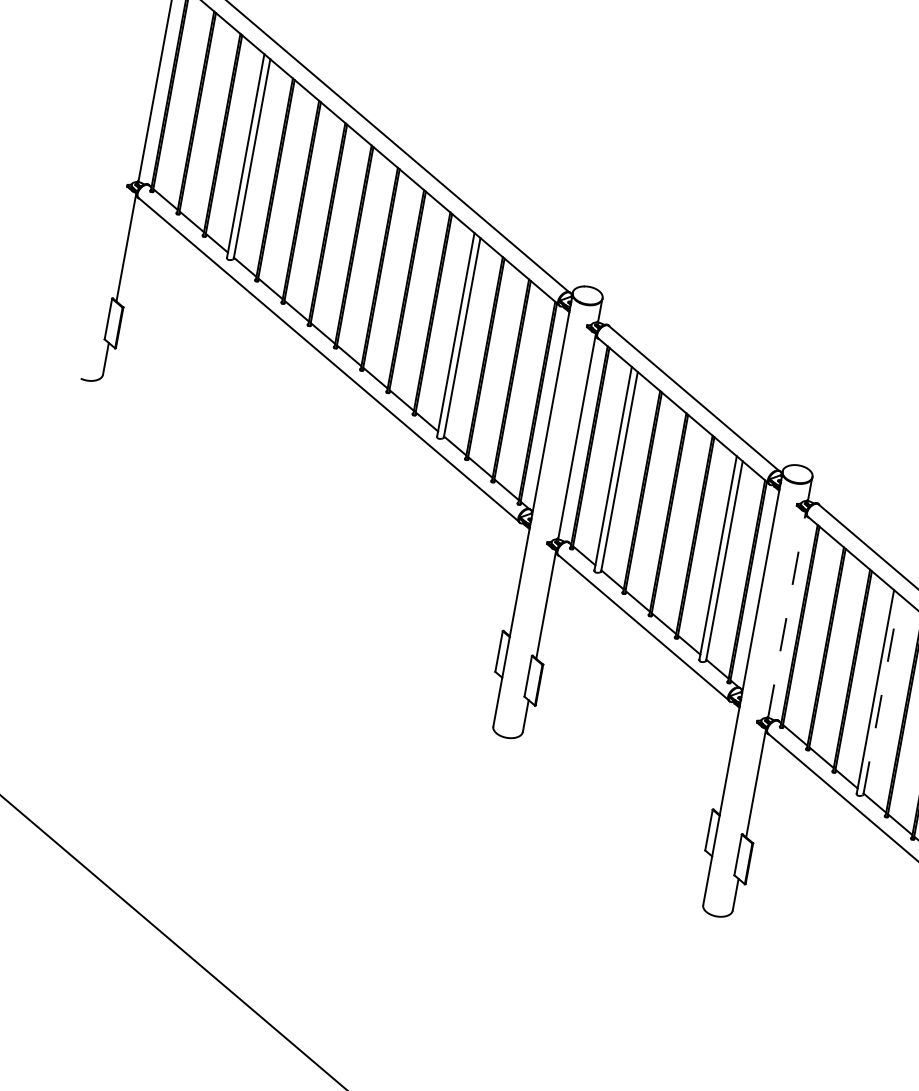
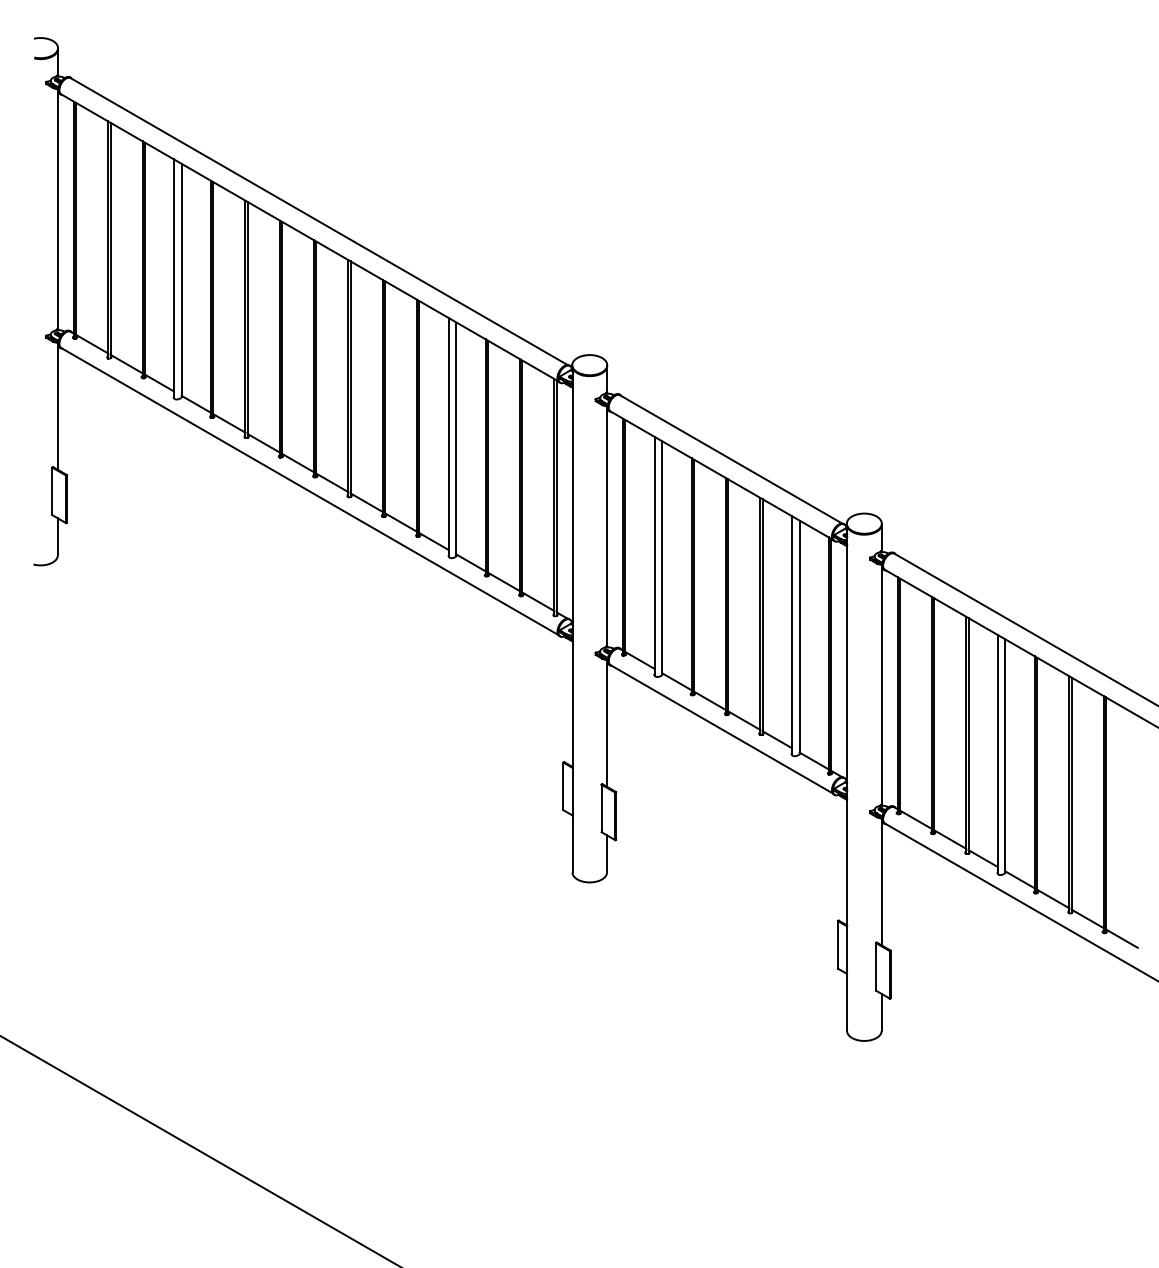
line: (787, 614) -> (881, 684), dashed -> solid
line: (881, 695) -> (1005, 756), dashed -> solid

